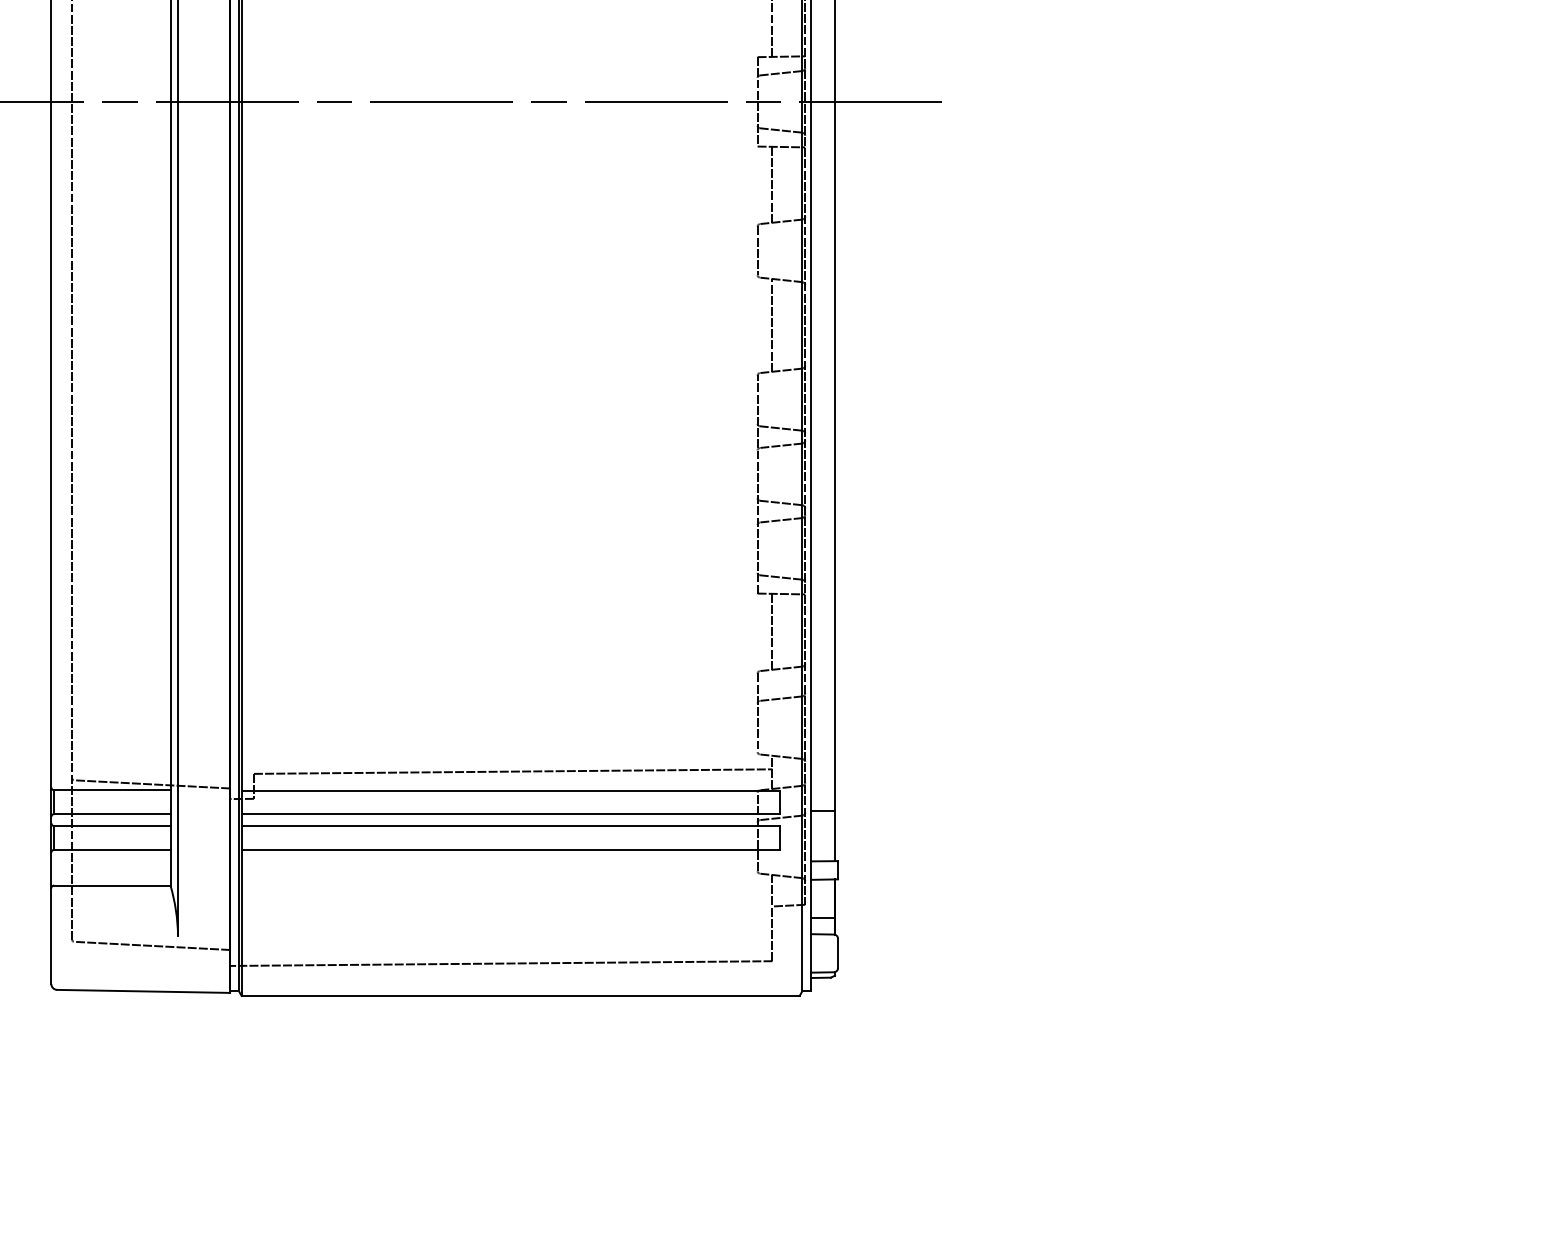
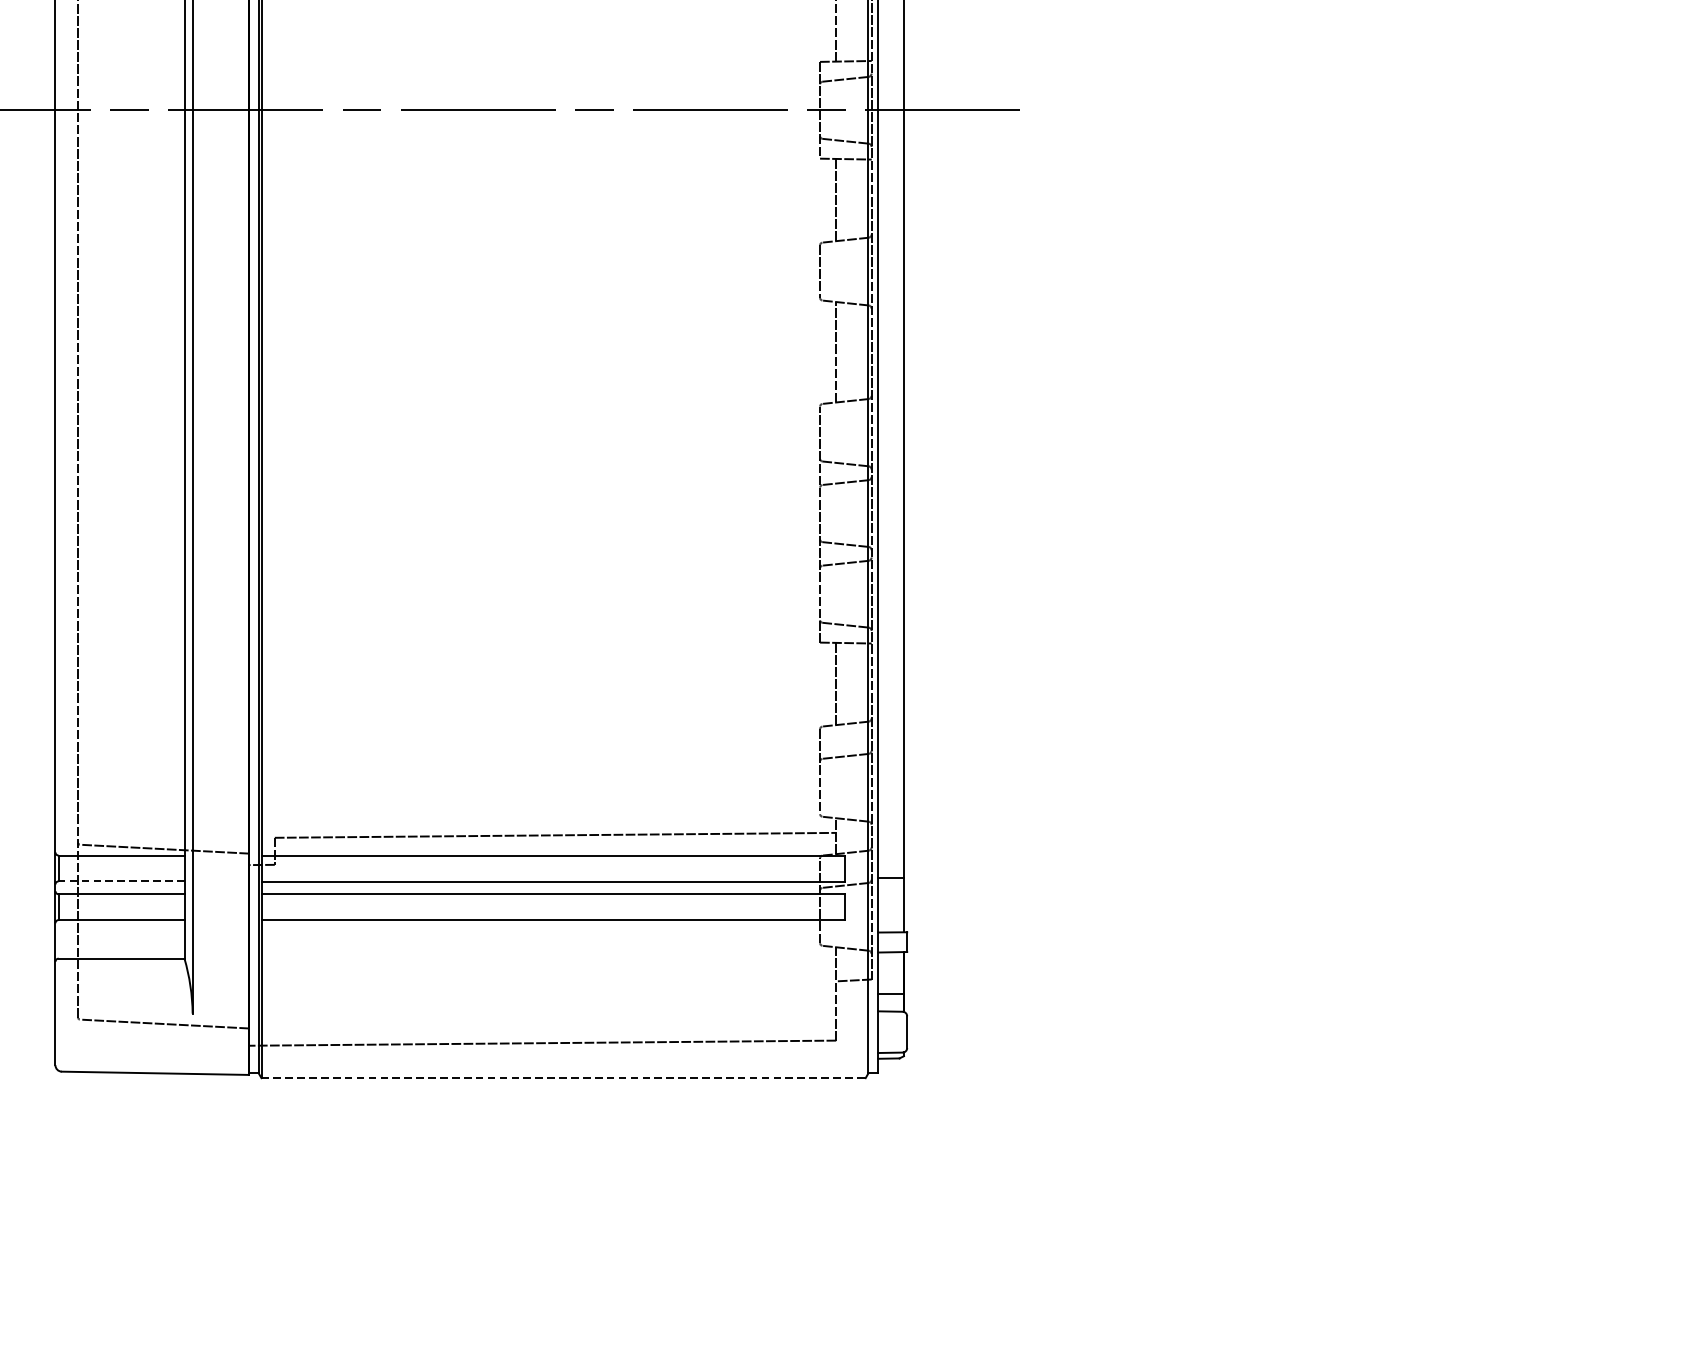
line: (111, 814) -> (120, 881), solid -> dashed
line: (521, 995) -> (564, 1077), solid -> dashed

